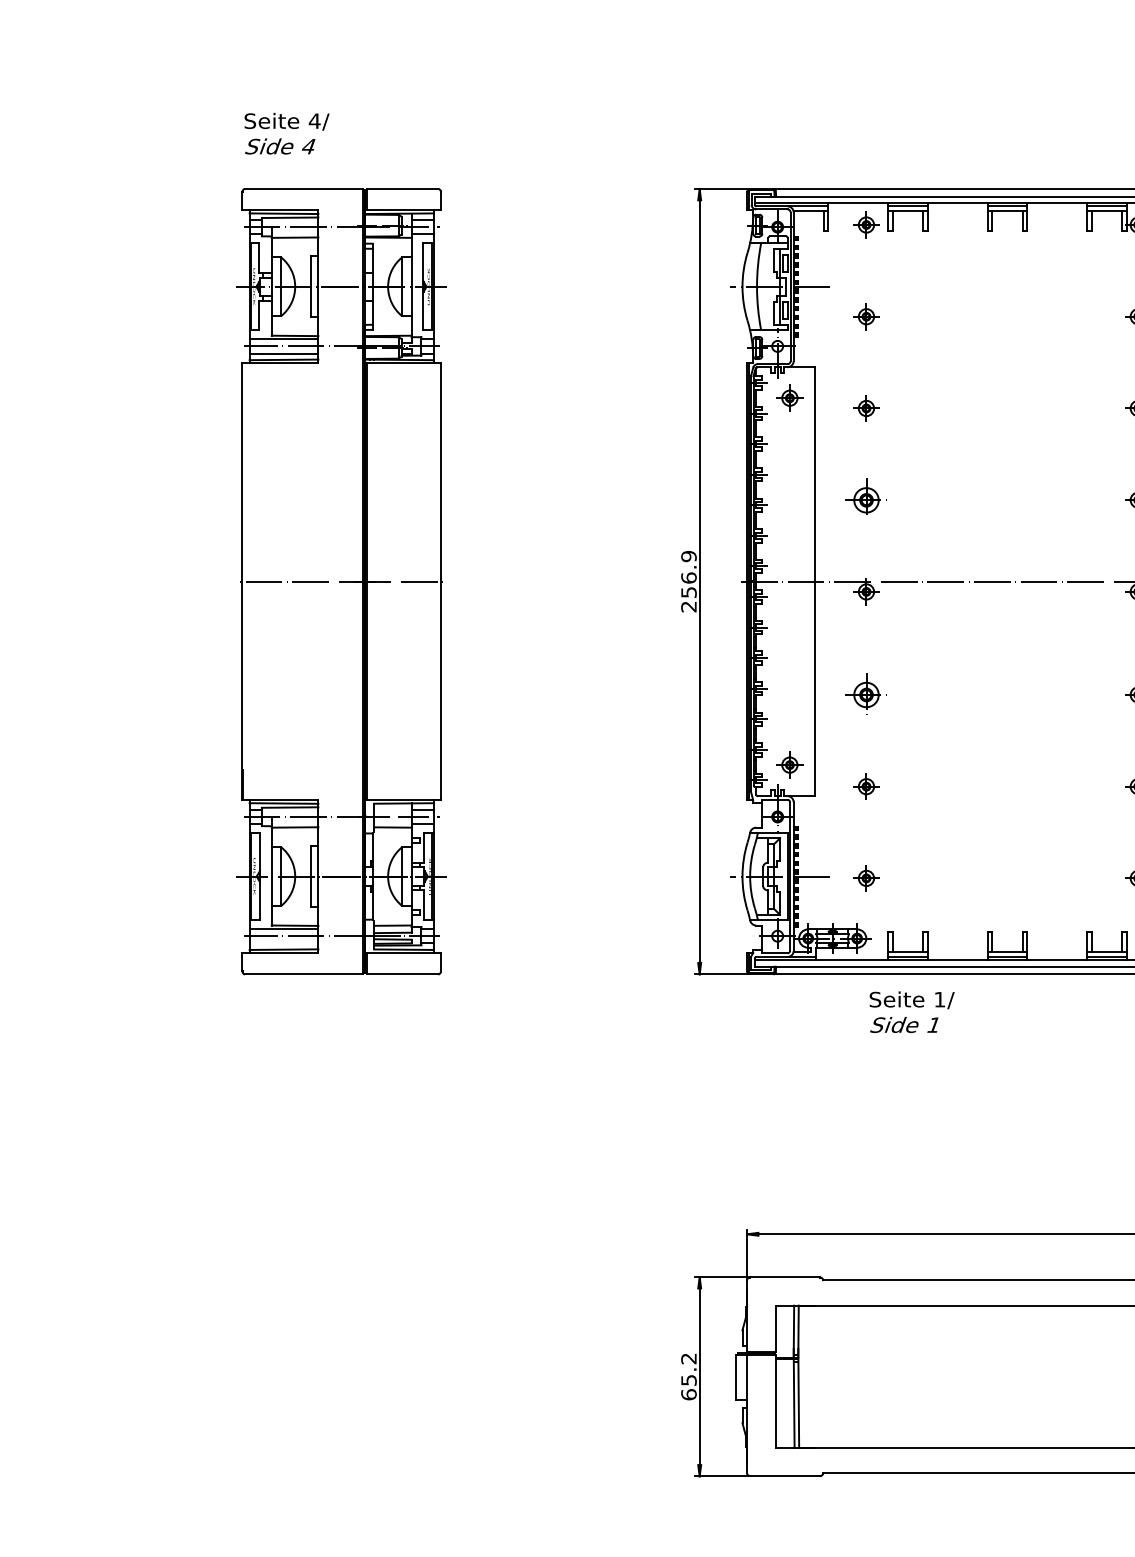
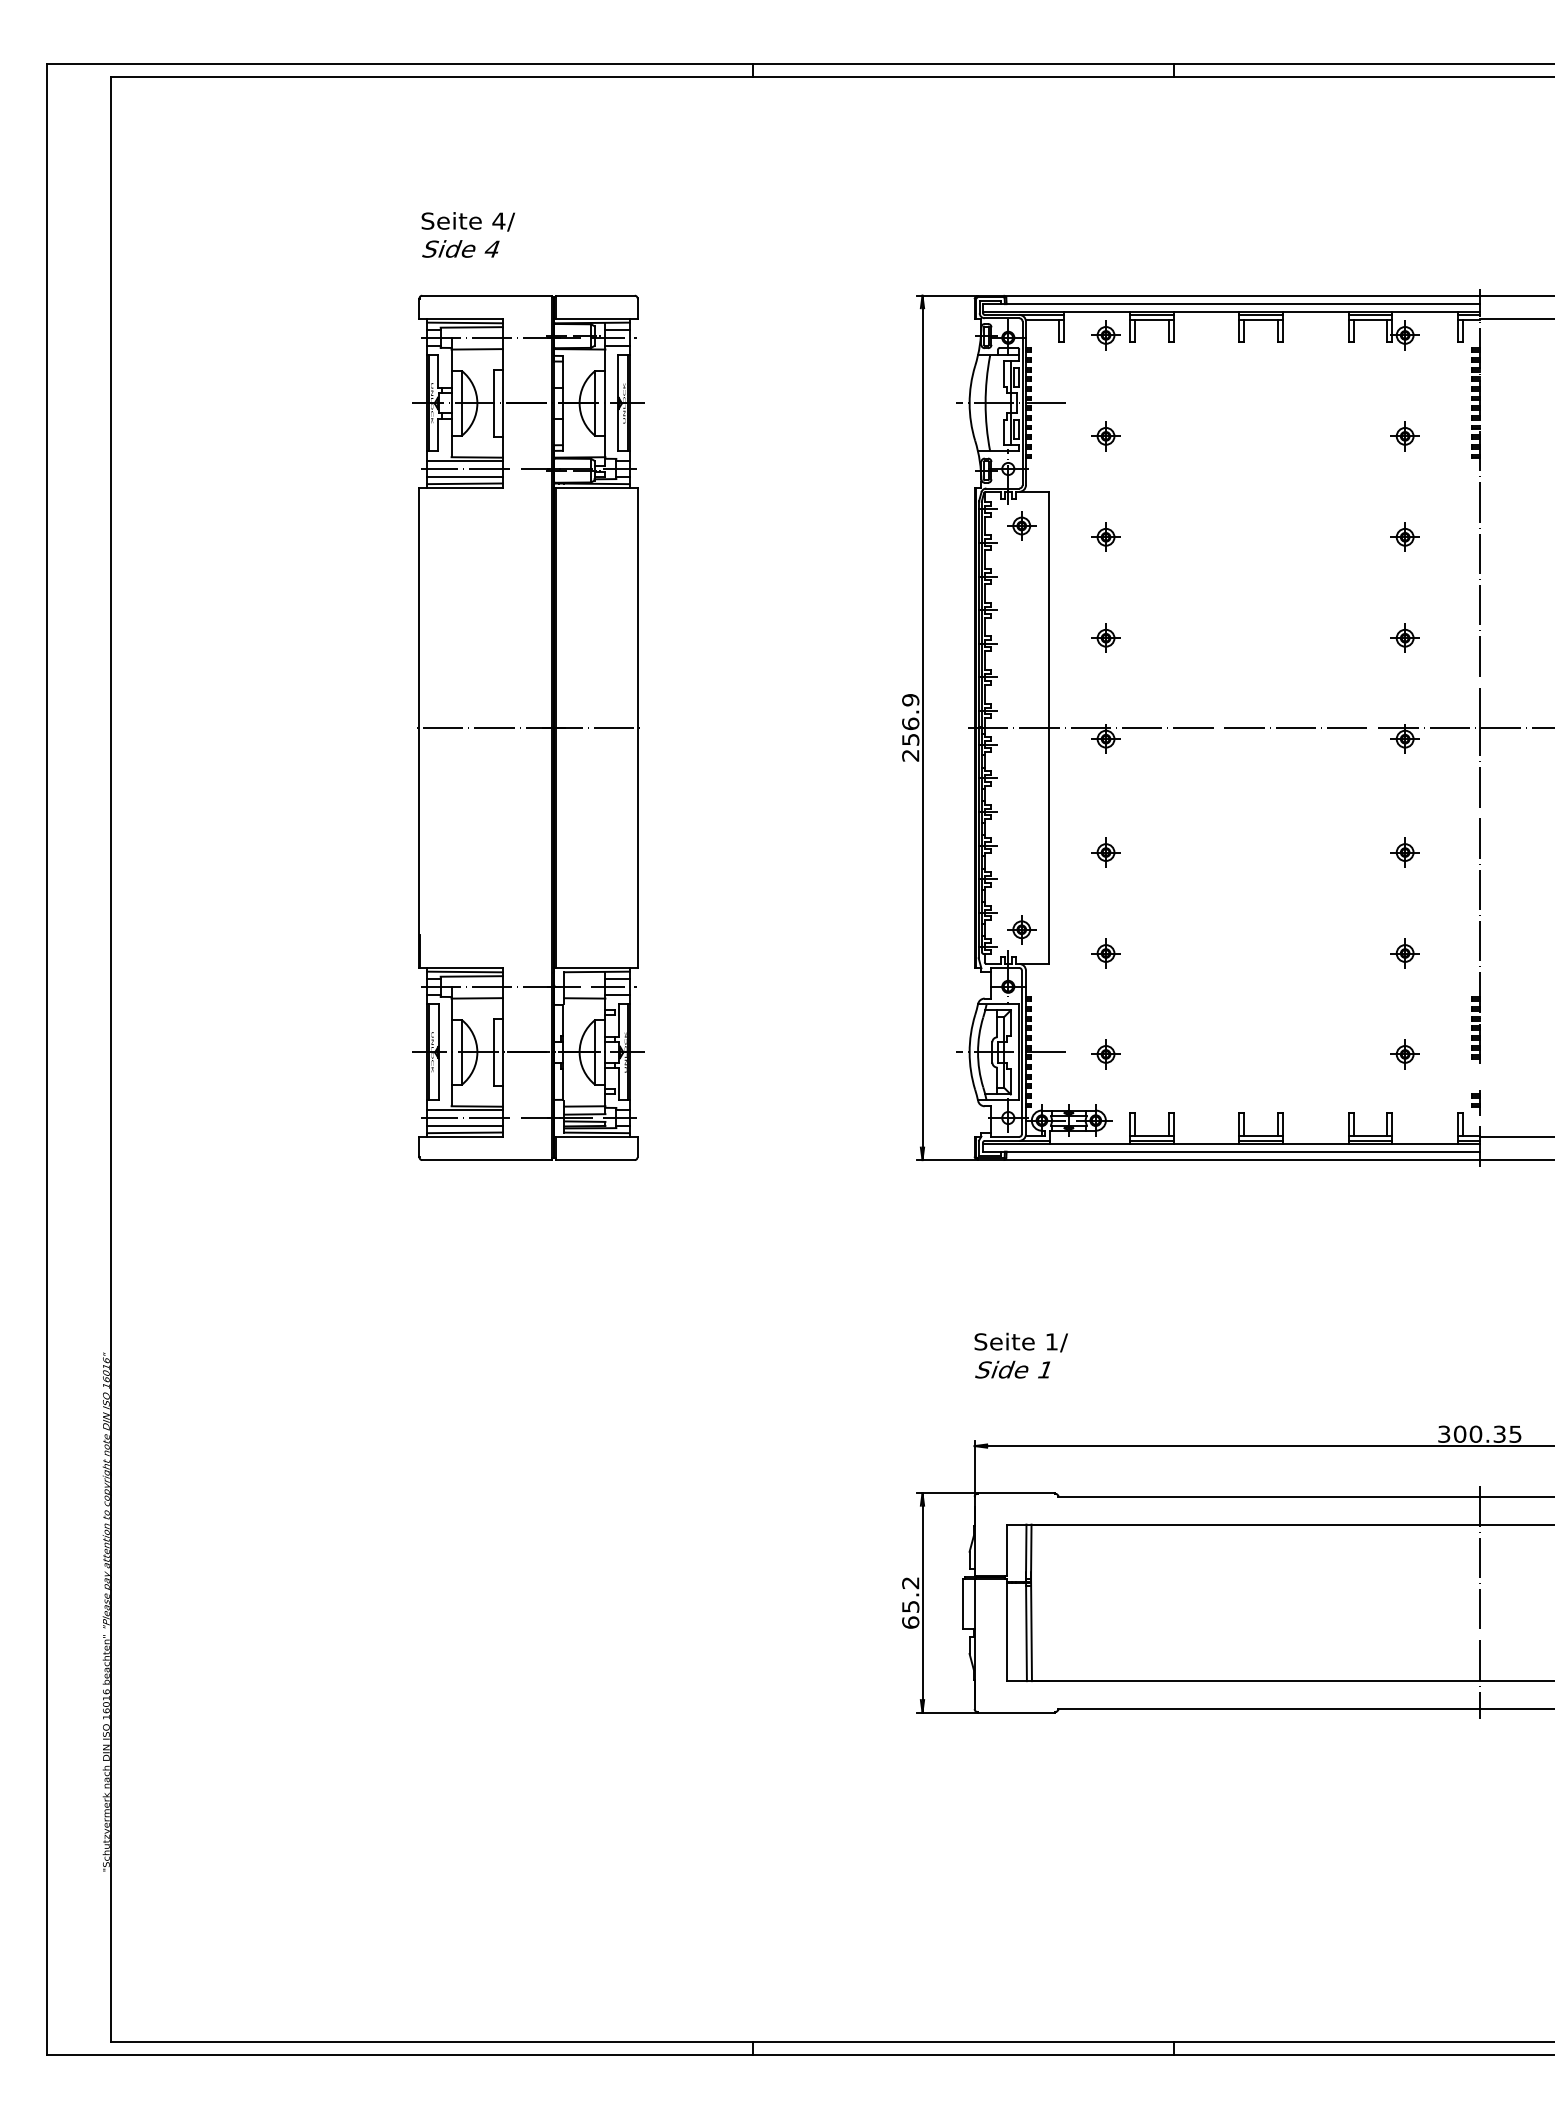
part: (865, 499) -> (1105, 637), size x0.62
part: (865, 694) -> (1105, 852), size x0.62
line: (283, 942) -> (464, 1125), added
text: (911, 1012) -> (1020, 1355), moved

